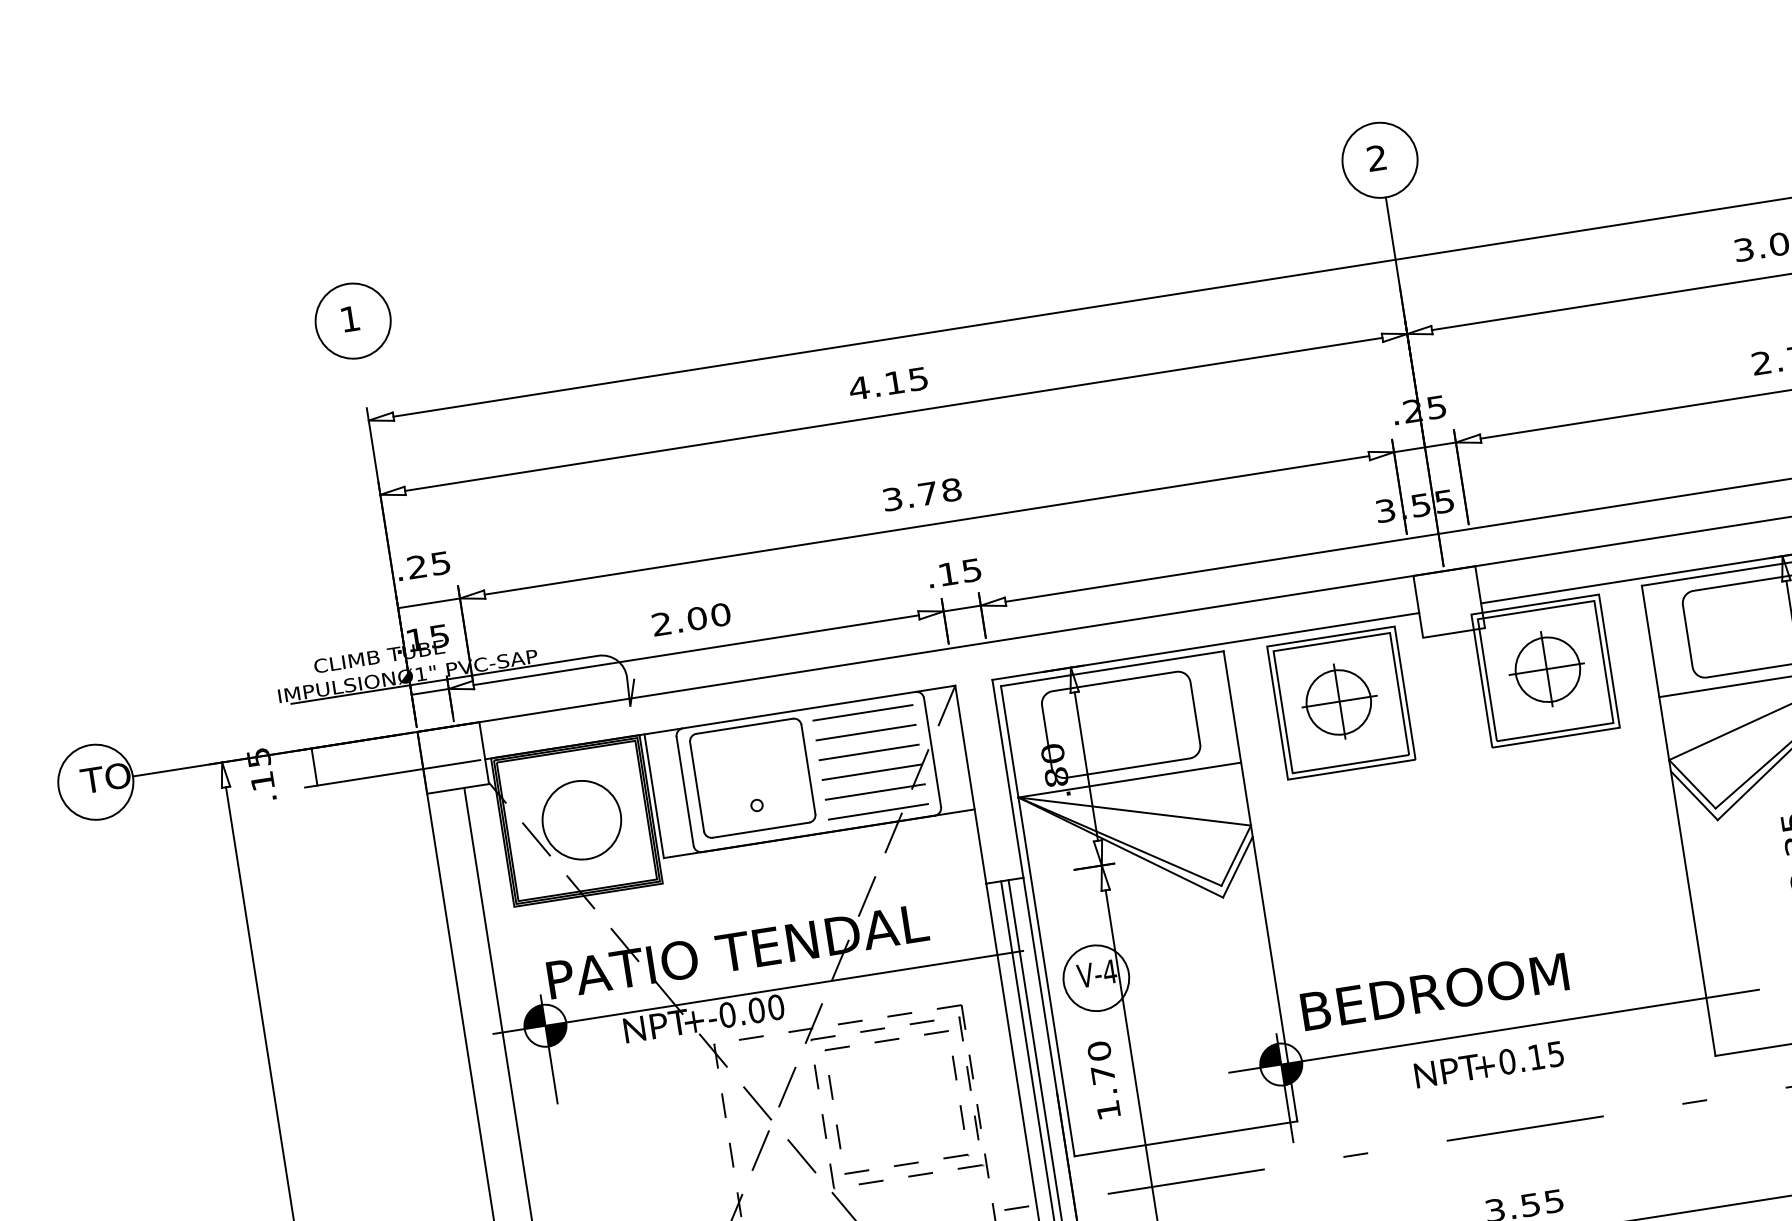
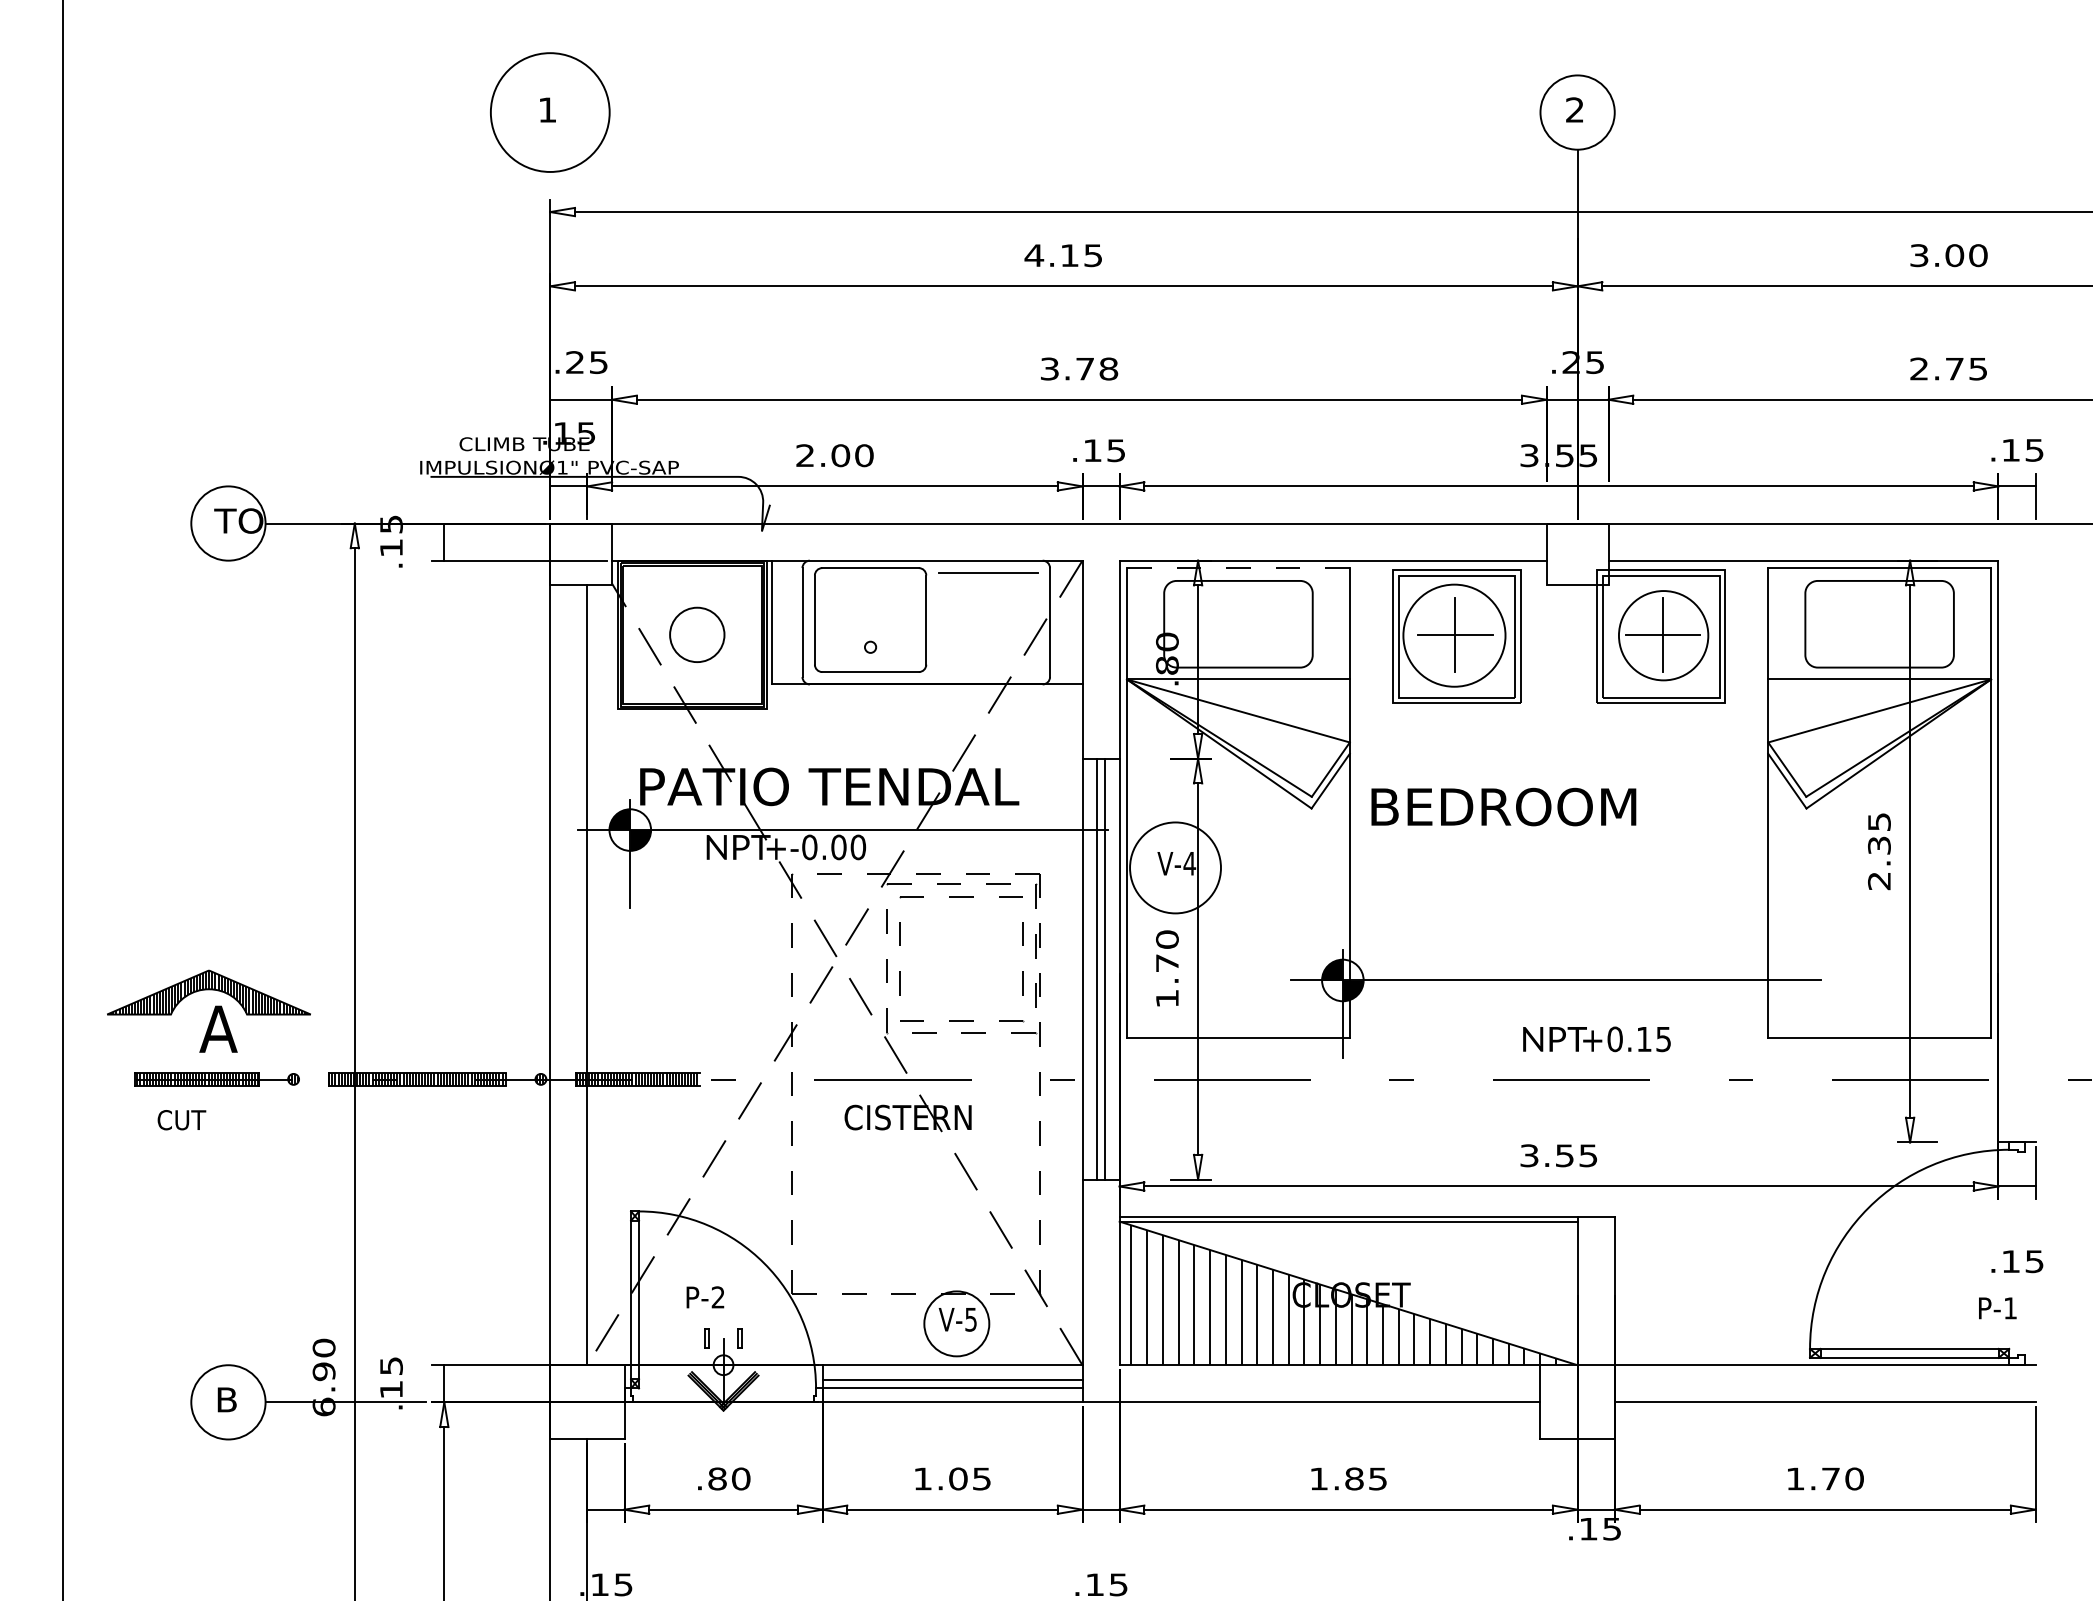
circle: (353, 321) -> (550, 112), size x1.6
line: (1112, 669) -> (1238, 568), solid -> dashed
circle: (1547, 669) -> (1663, 635), size x1.4
circle: (1338, 702) -> (1454, 635), size x1.6
line: (865, 732) -> (987, 592), removed
line: (868, 752) -> (987, 612), removed
line: (871, 772) -> (987, 632), removed
line: (874, 792) -> (987, 652), removed
line: (877, 812) -> (987, 672), removed
circle: (582, 819) -> (697, 634), size x0.7
circle: (1096, 977) -> (1175, 867), size x1.4
text: (1434, 991) -> (1503, 806), moved
text: (1488, 1064) -> (1596, 1039), moved

